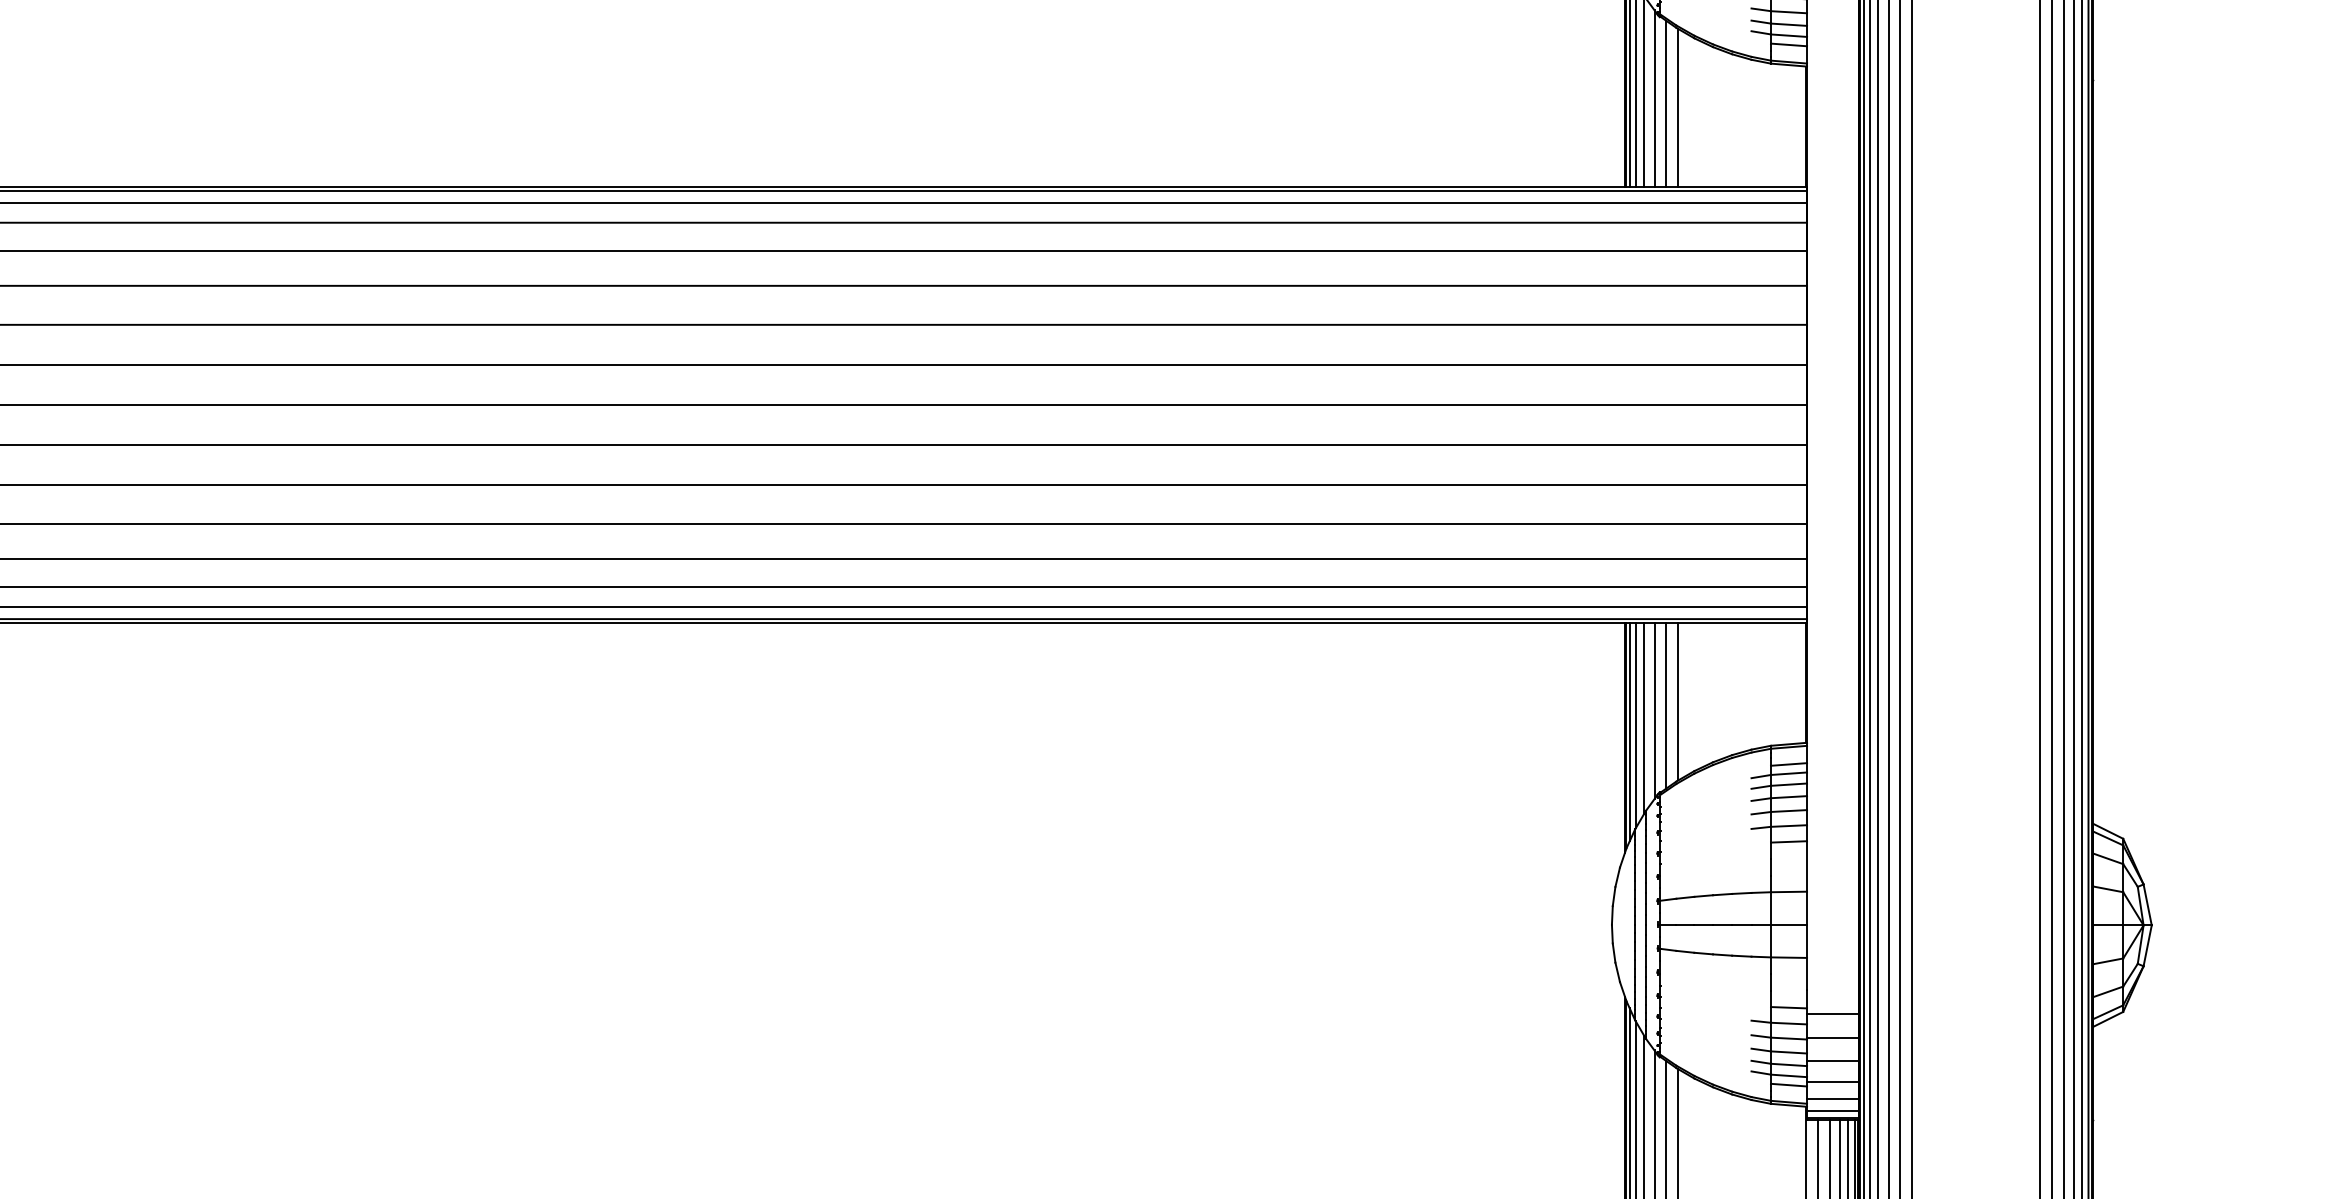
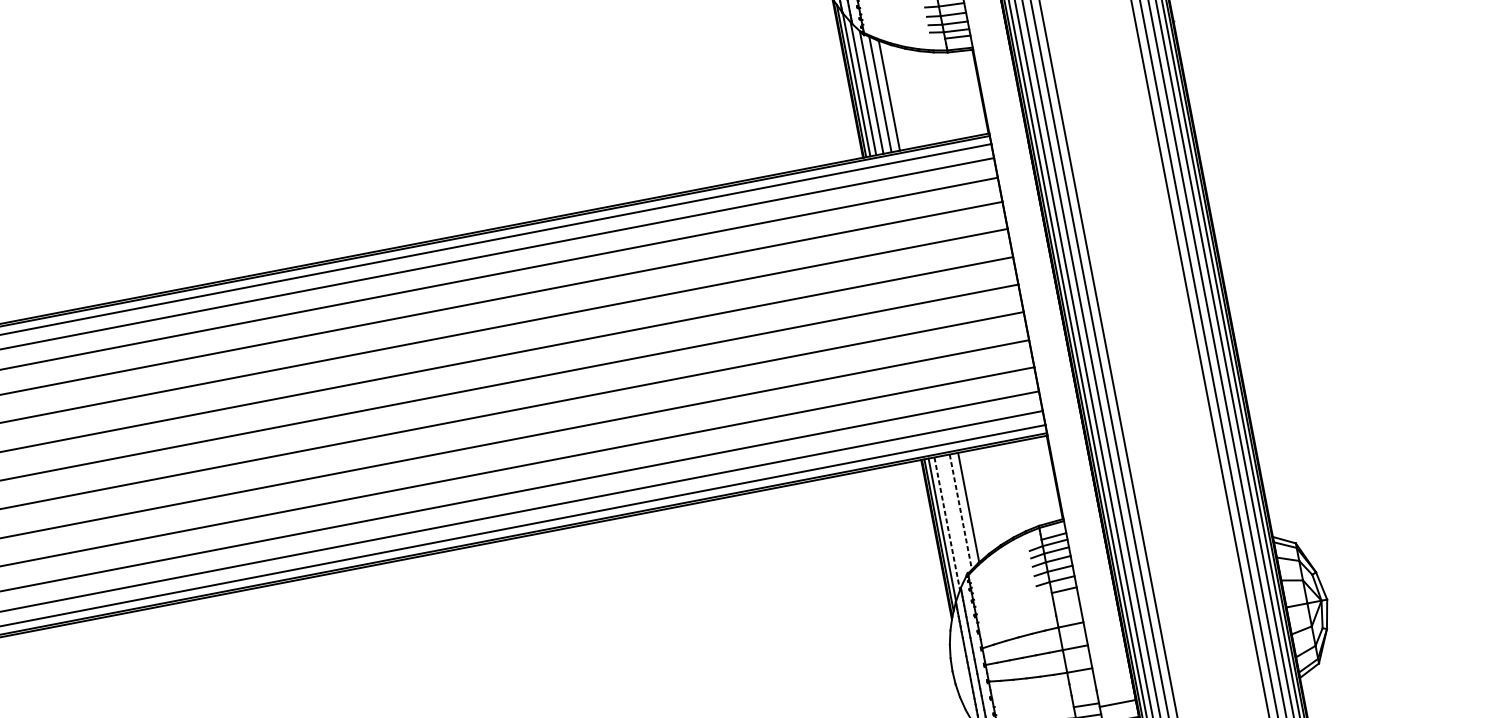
line: (1666, 705) -> (961, 511), solid -> dashed
line: (1654, 710) -> (953, 516), removed
line: (1644, 718) -> (947, 523), solid -> dashed

